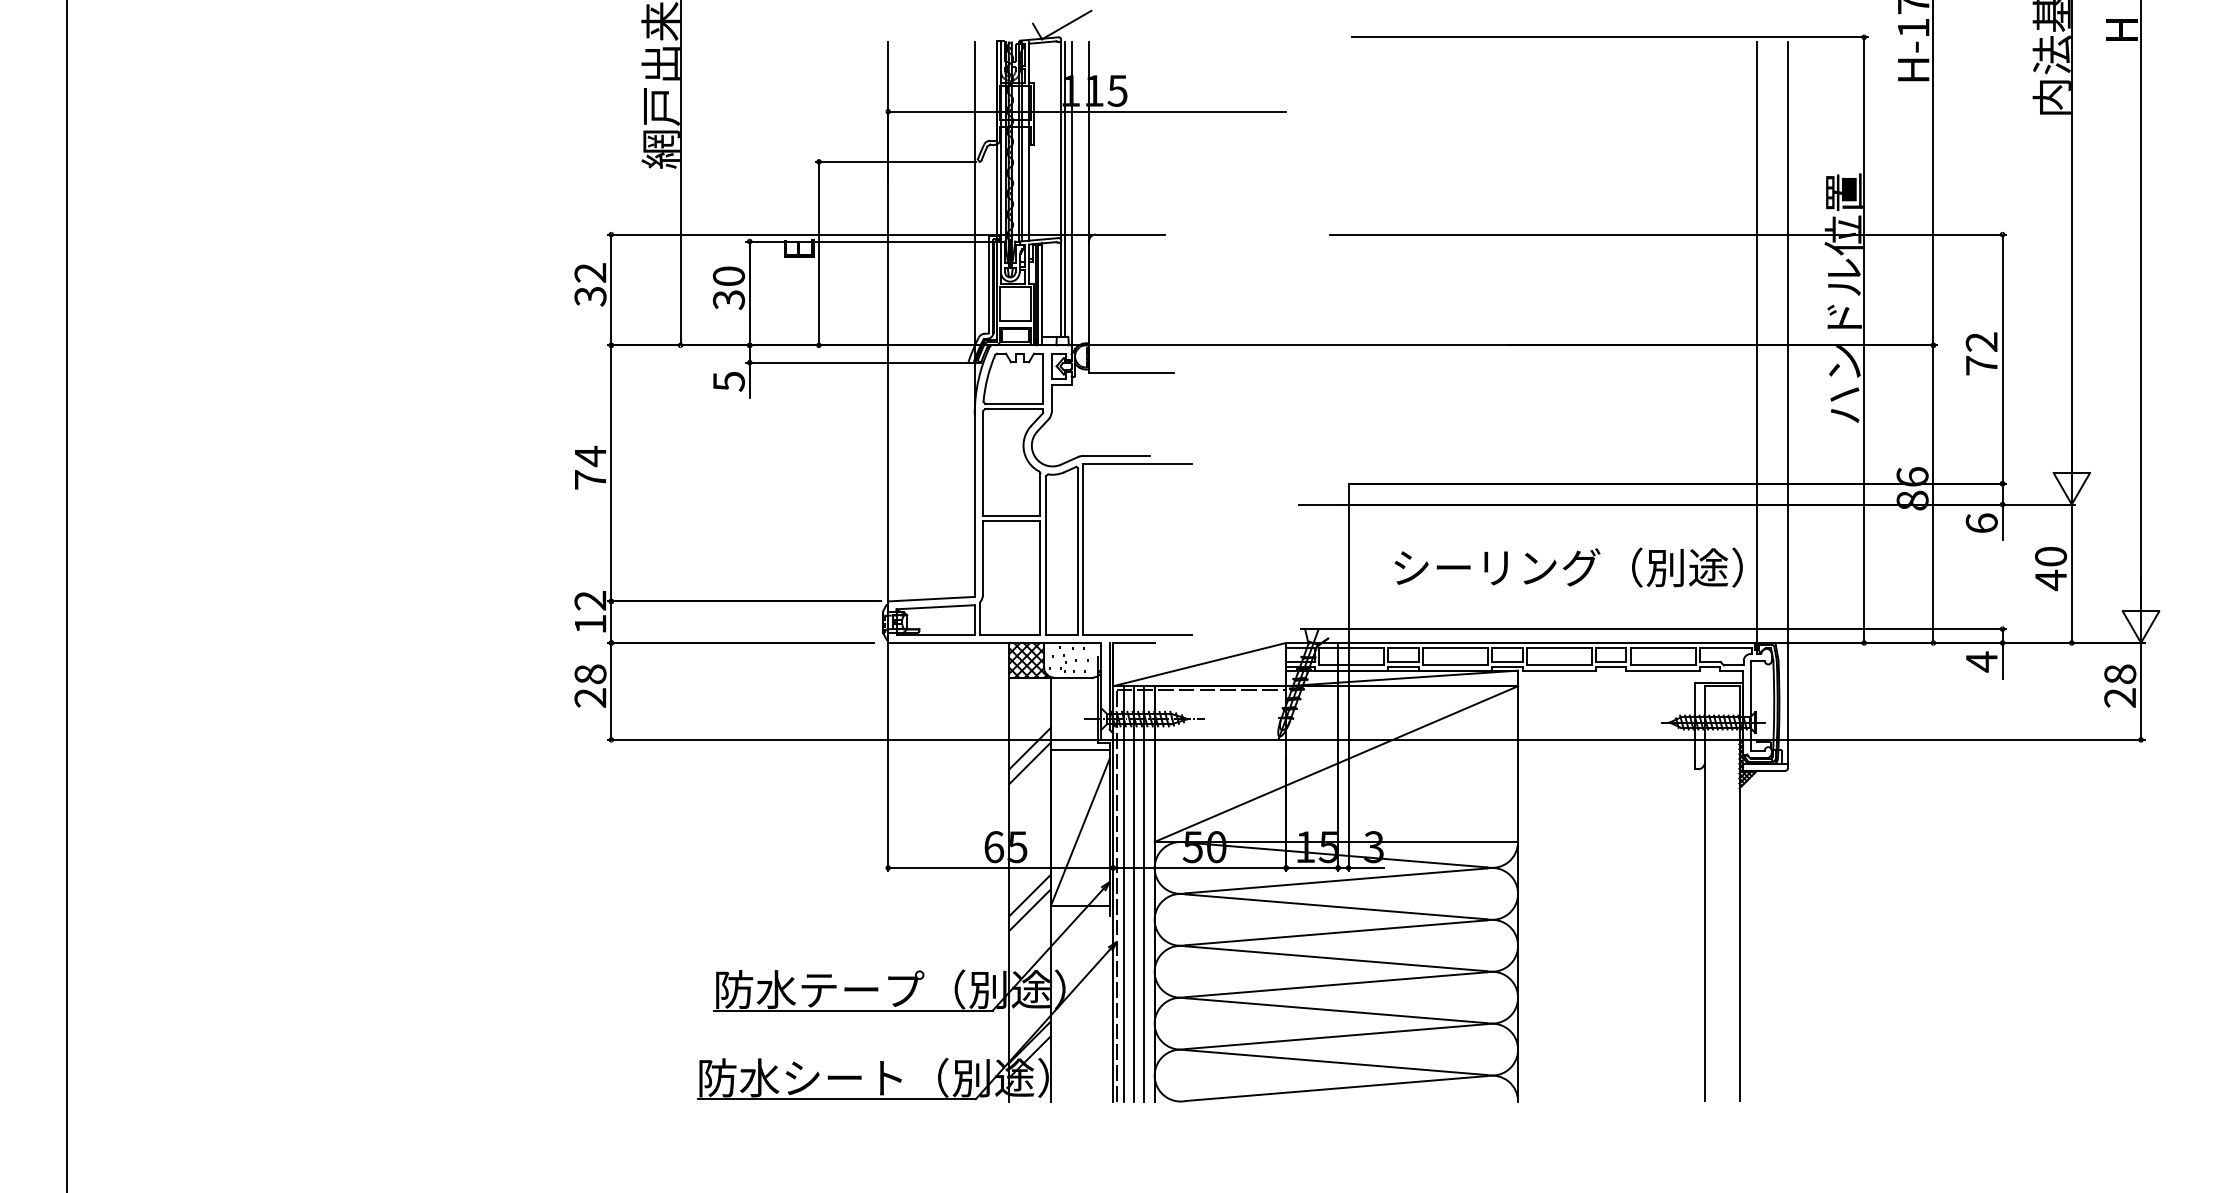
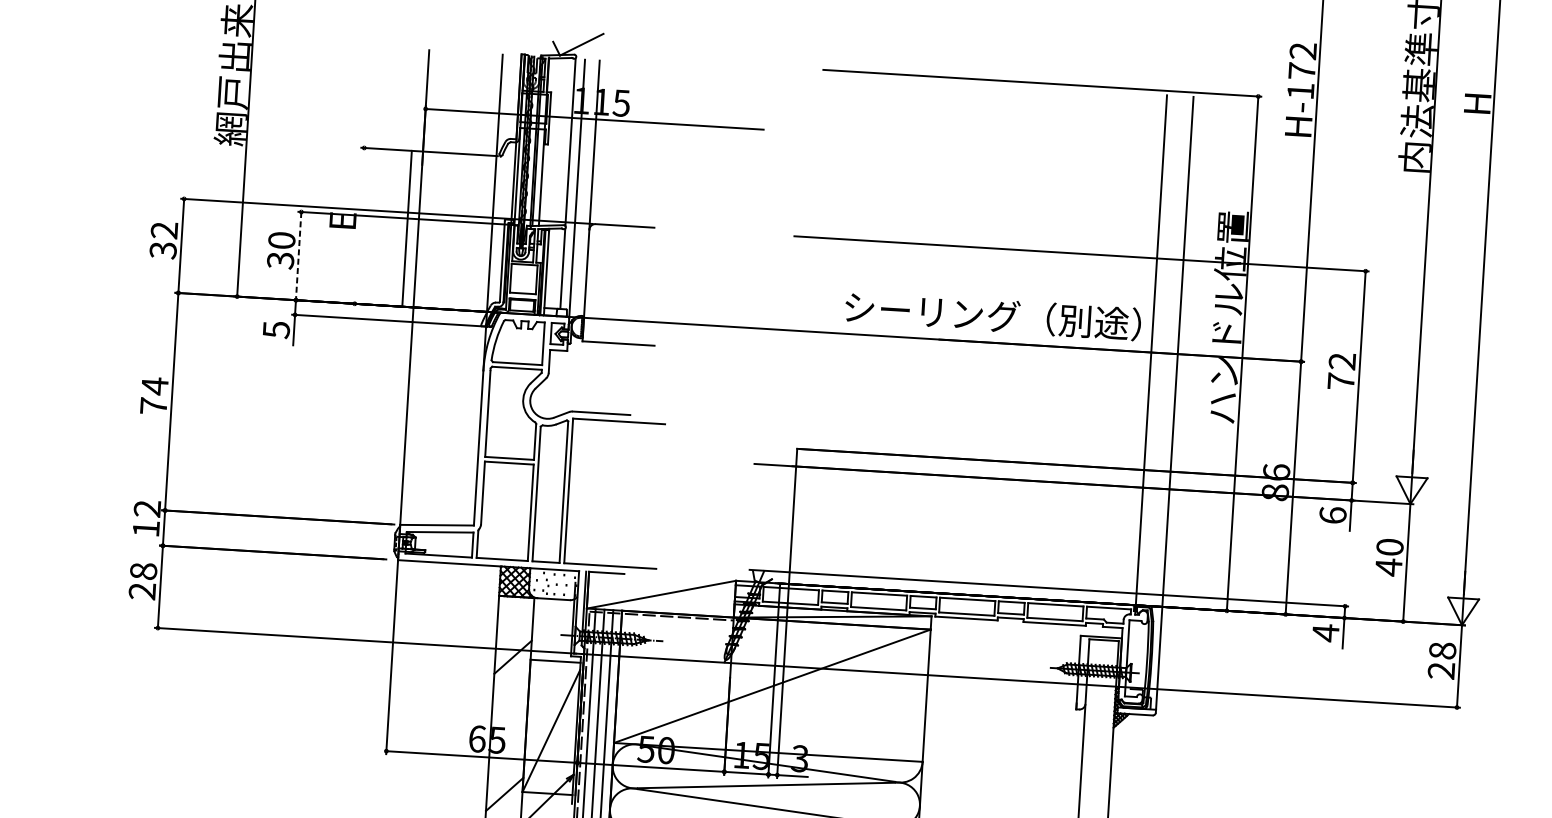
line: (1064, 189) -> (571, 184), removed
line: (818, 253) -> (406, 228), moved
line: (749, 293) -> (298, 256), solid -> dashed
text: (1568, 567) -> (992, 315), moved
line: (1029, 763) -> (511, 669), removed
line: (1029, 895) -> (504, 781), removed

